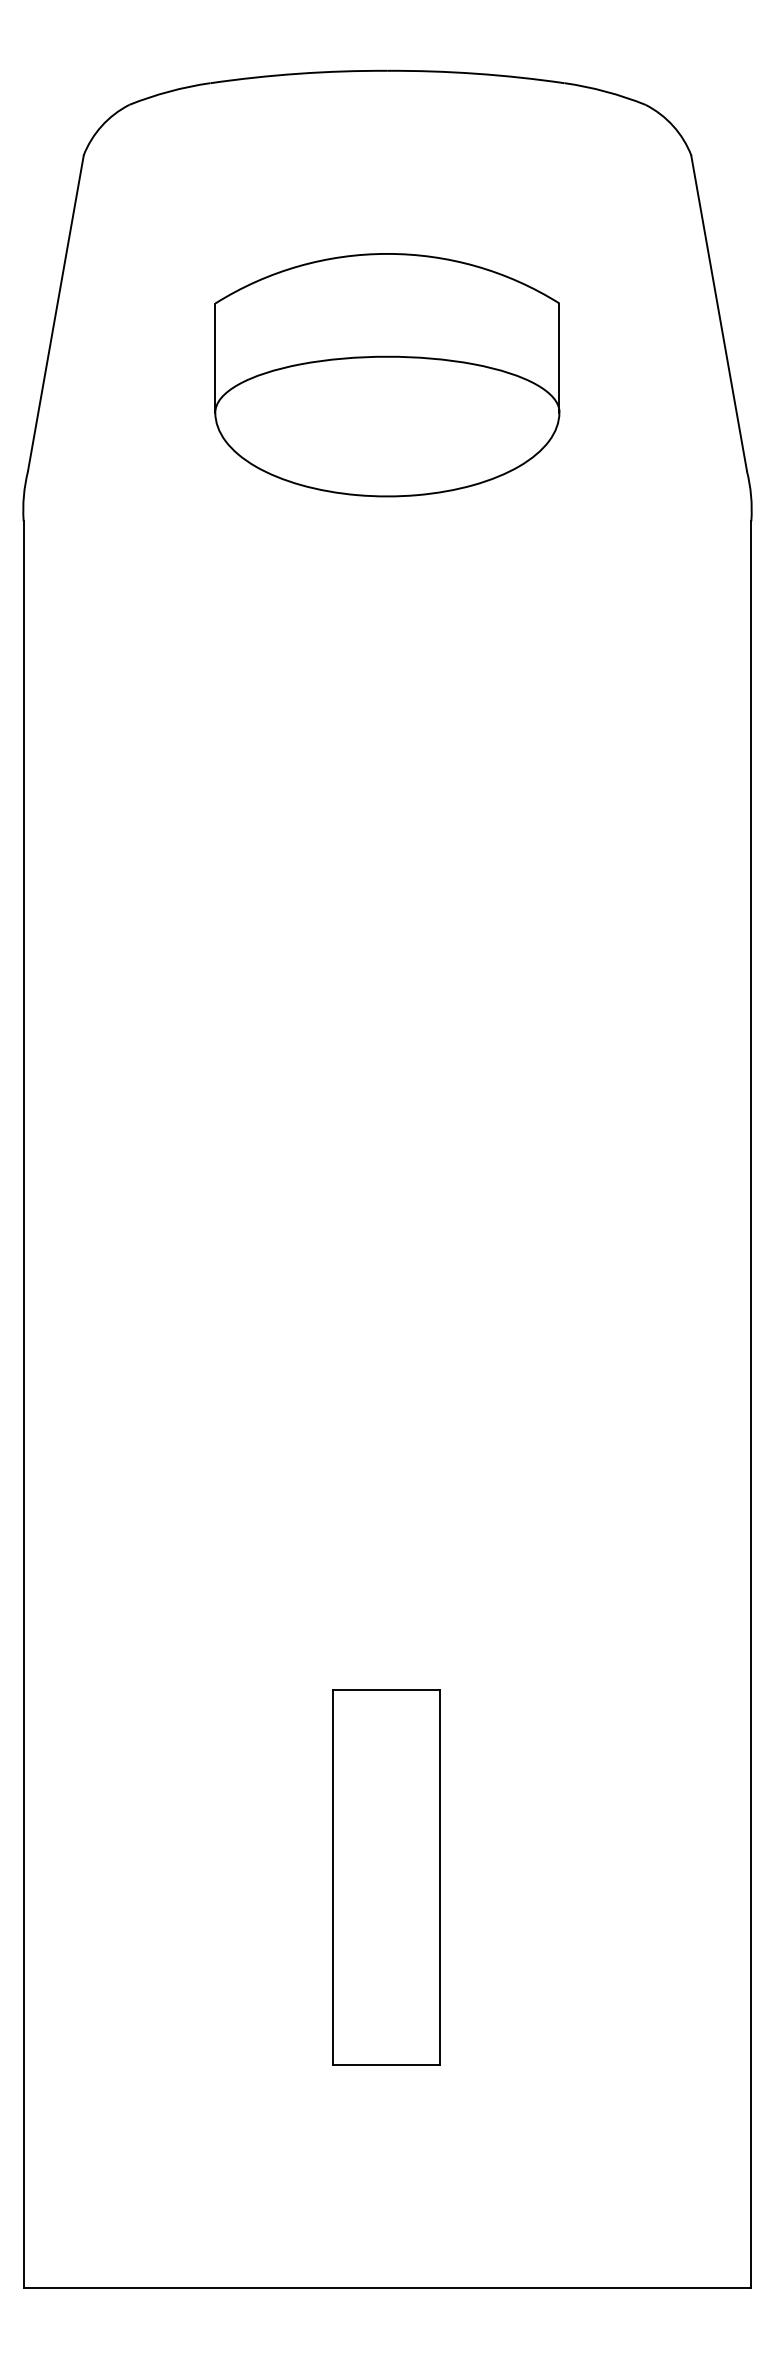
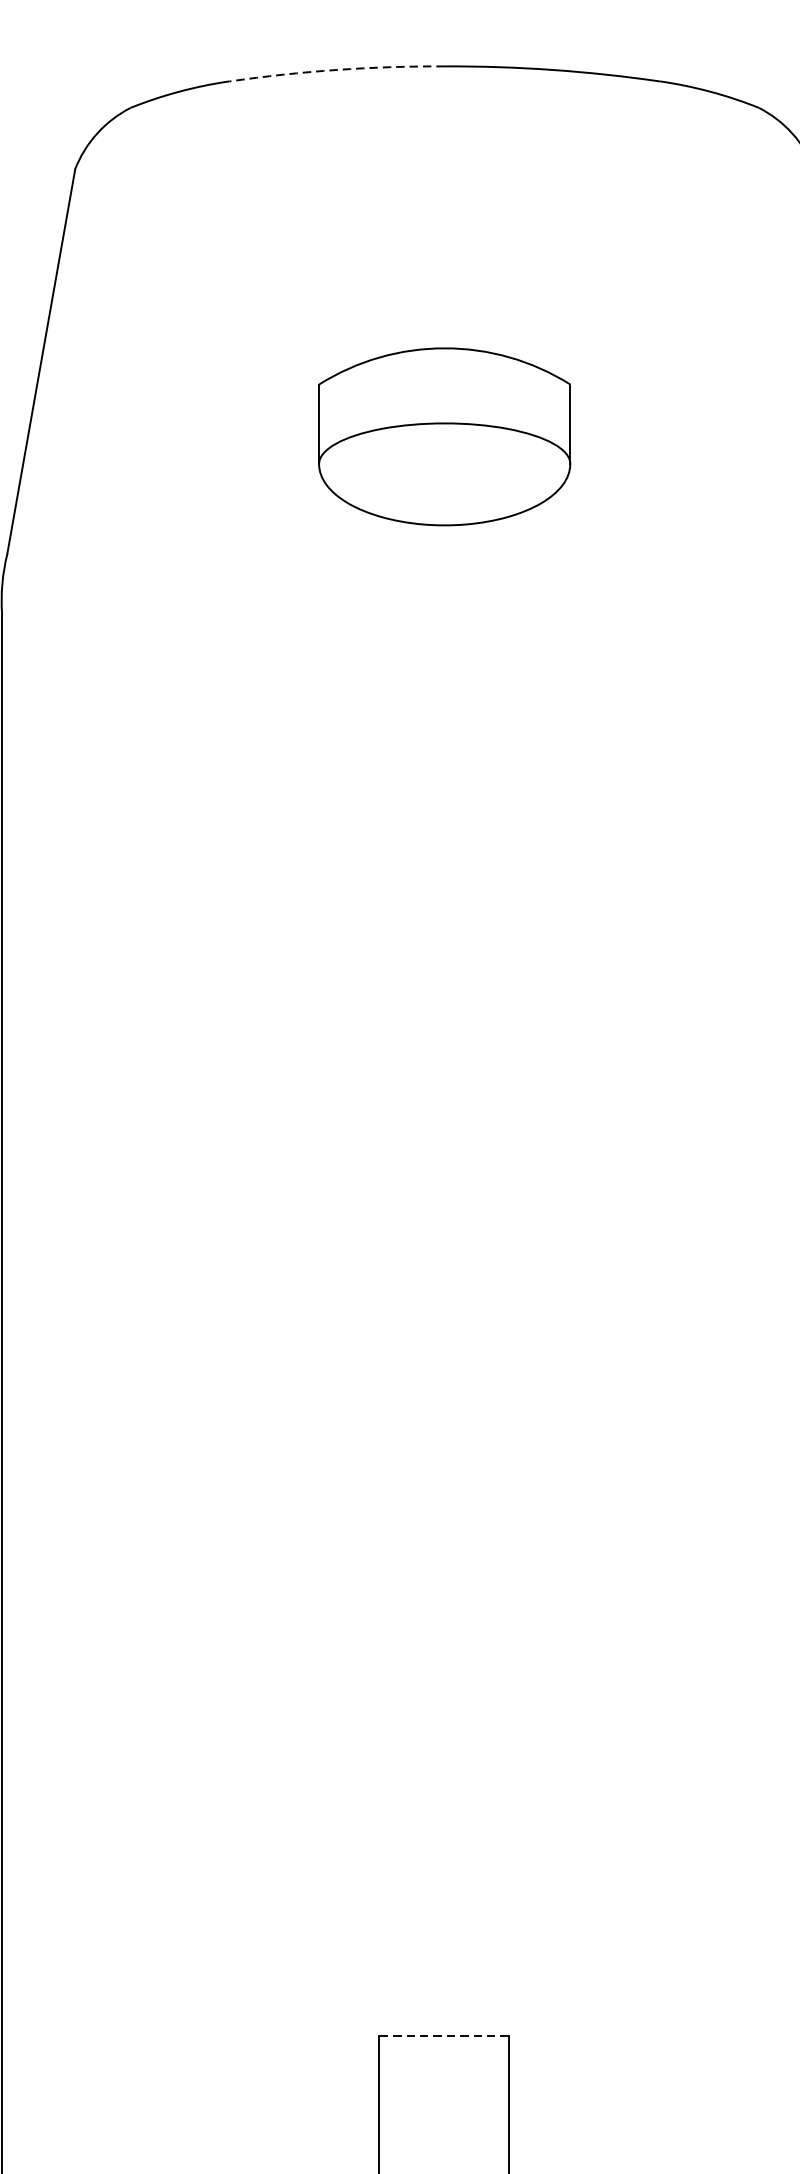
arc: (298, 73) -> (336, 69), solid -> dashed
part: (387, 375) -> (444, 437), size x0.6
line: (386, 1689) -> (443, 2035), solid -> dashed

